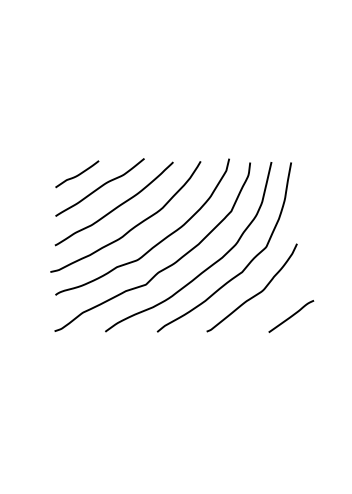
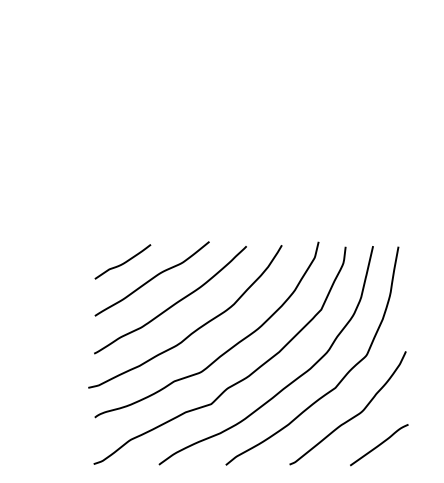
curve: (291, 316) -> (379, 445), moved

